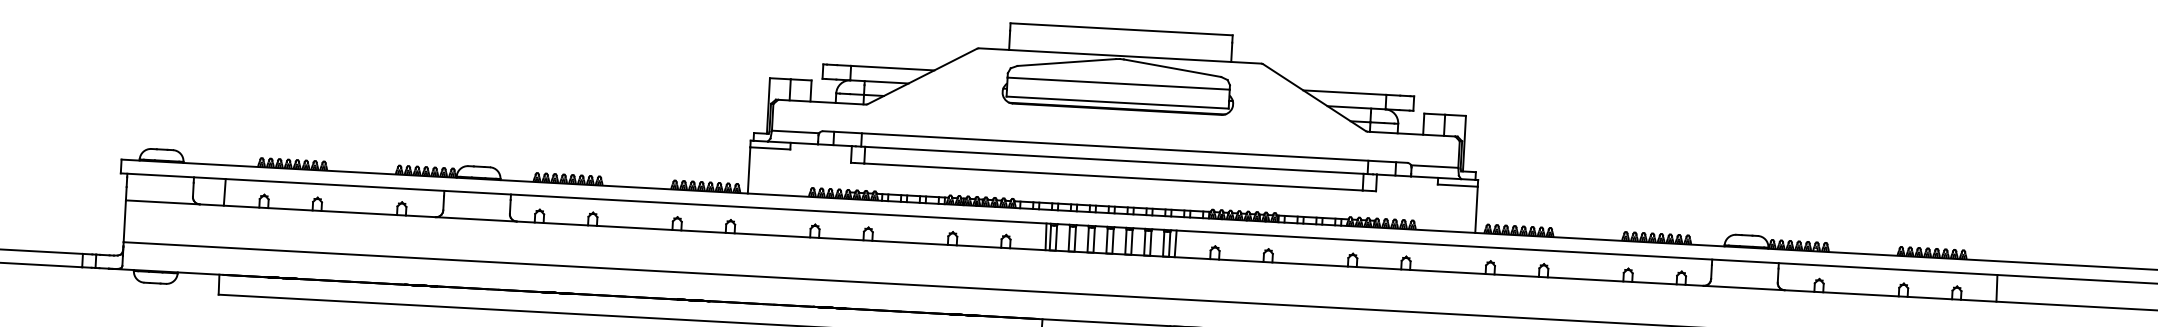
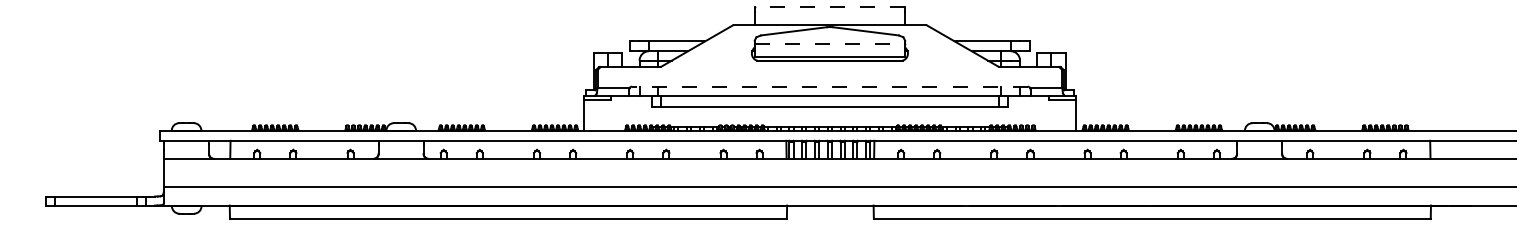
line: (1121, 28) -> (829, 6), solid -> dashed
line: (1119, 83) -> (830, 43), solid -> dashed
line: (1114, 146) -> (829, 86), solid -> dashed

